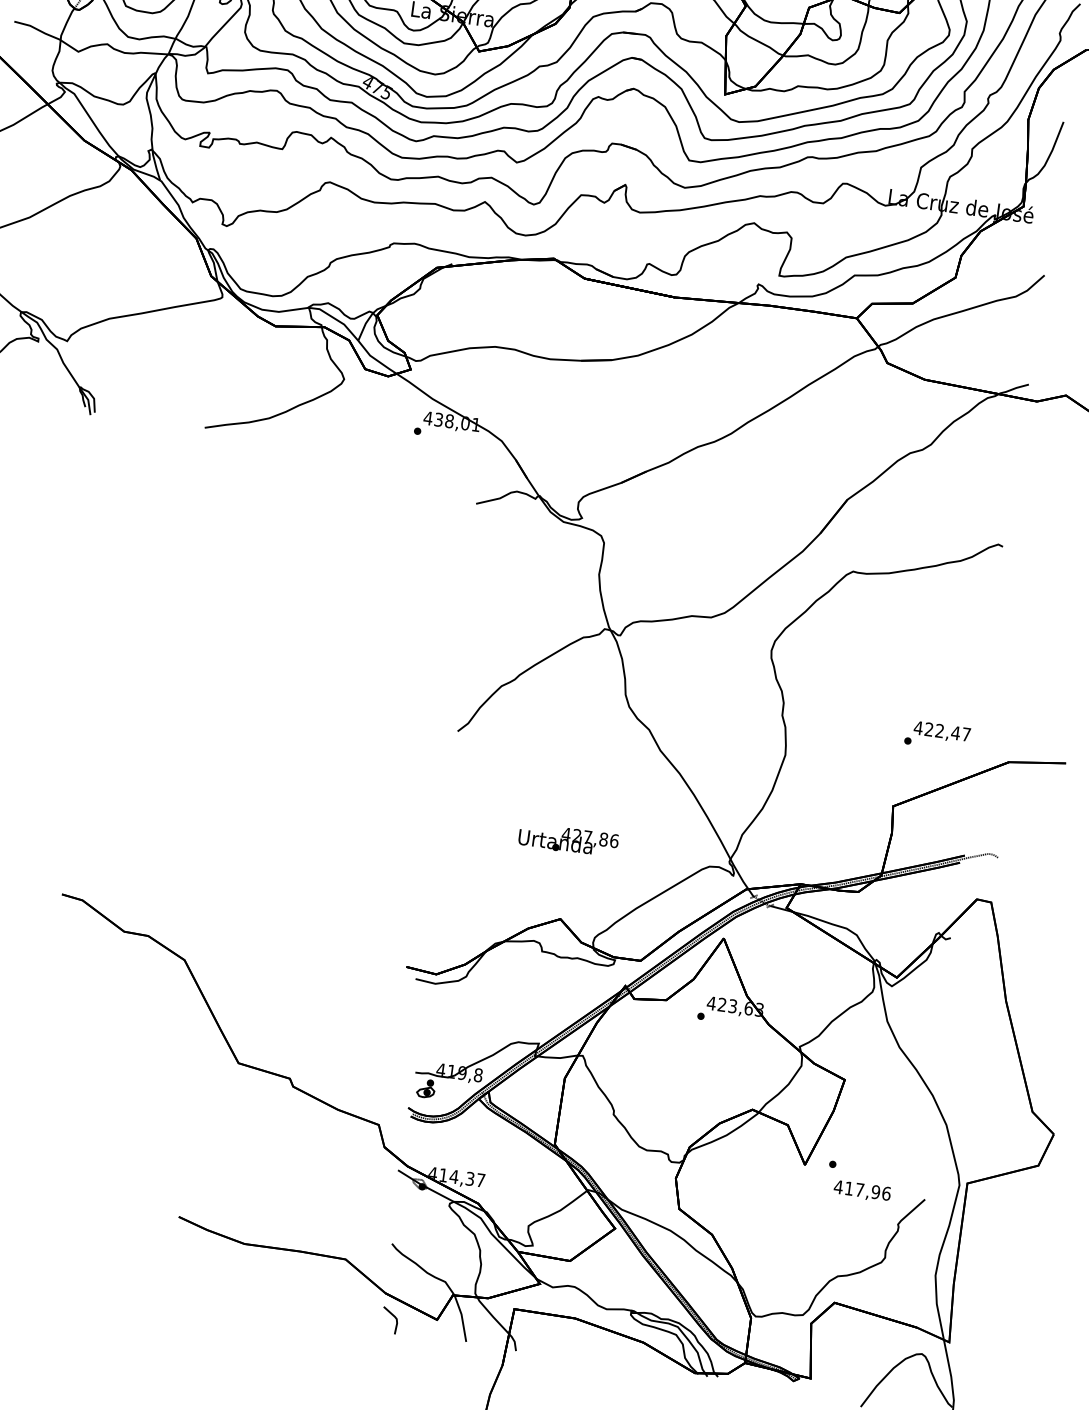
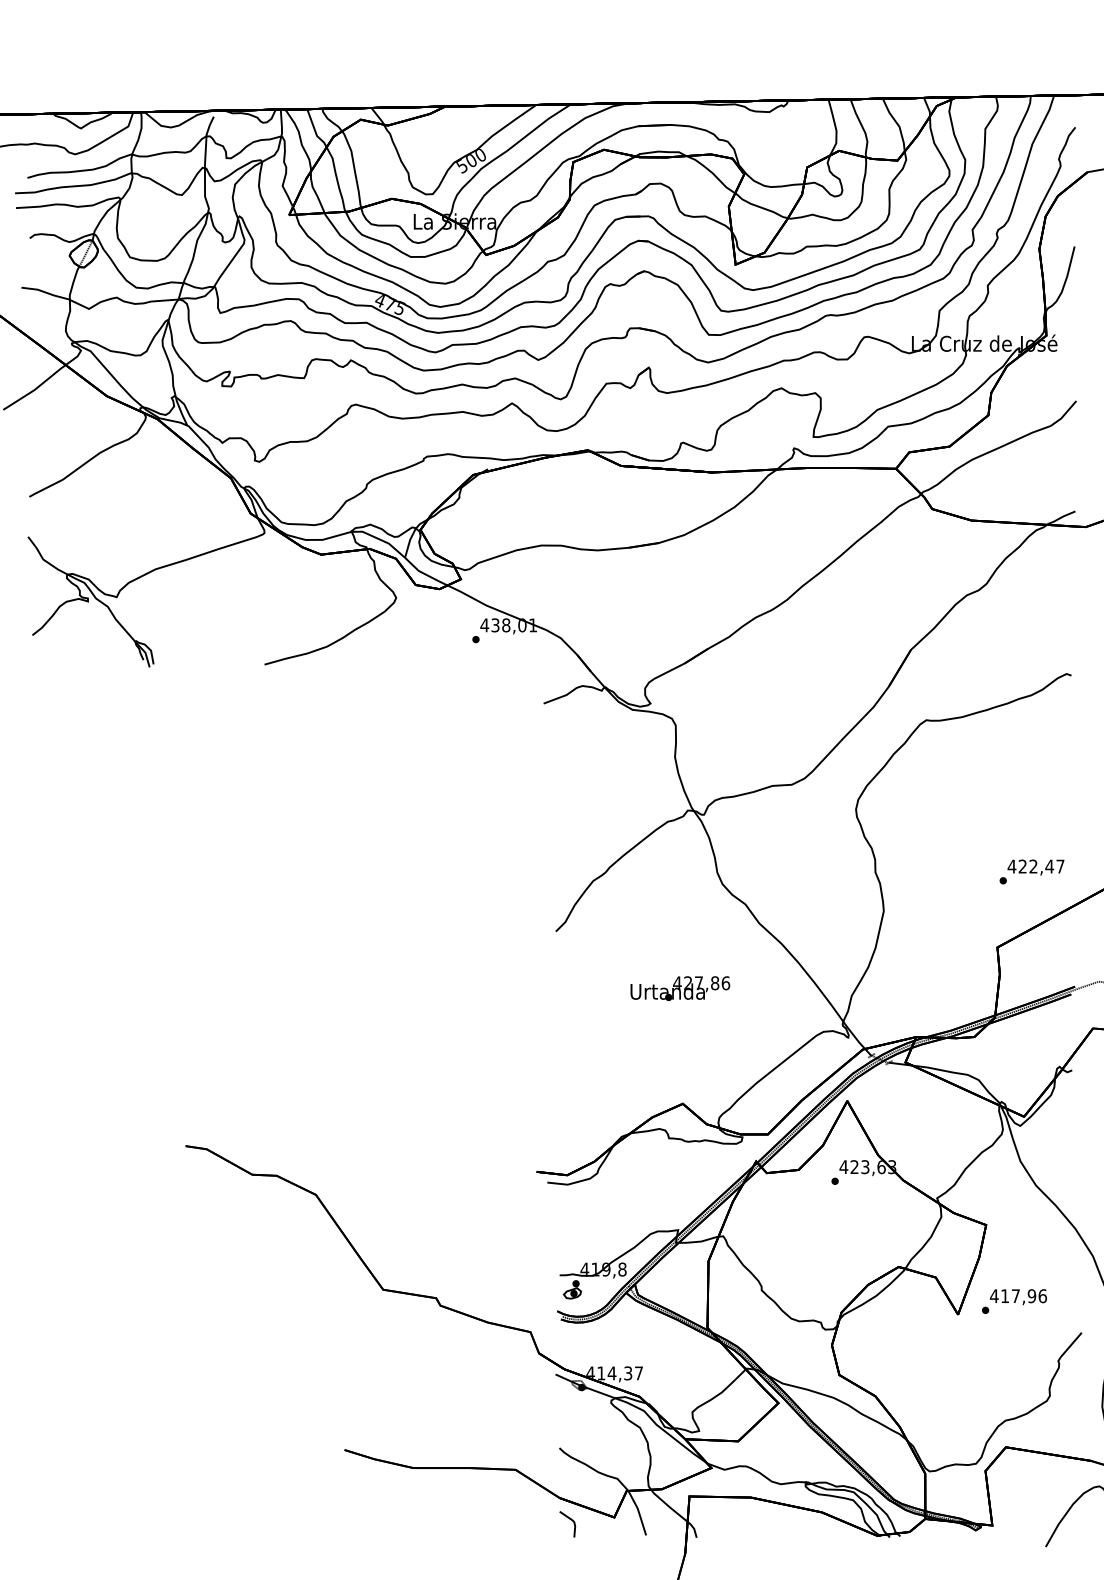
text: (568, 840) -> (680, 988), moved
text: (861, 1191) -> (1017, 1297), moved

